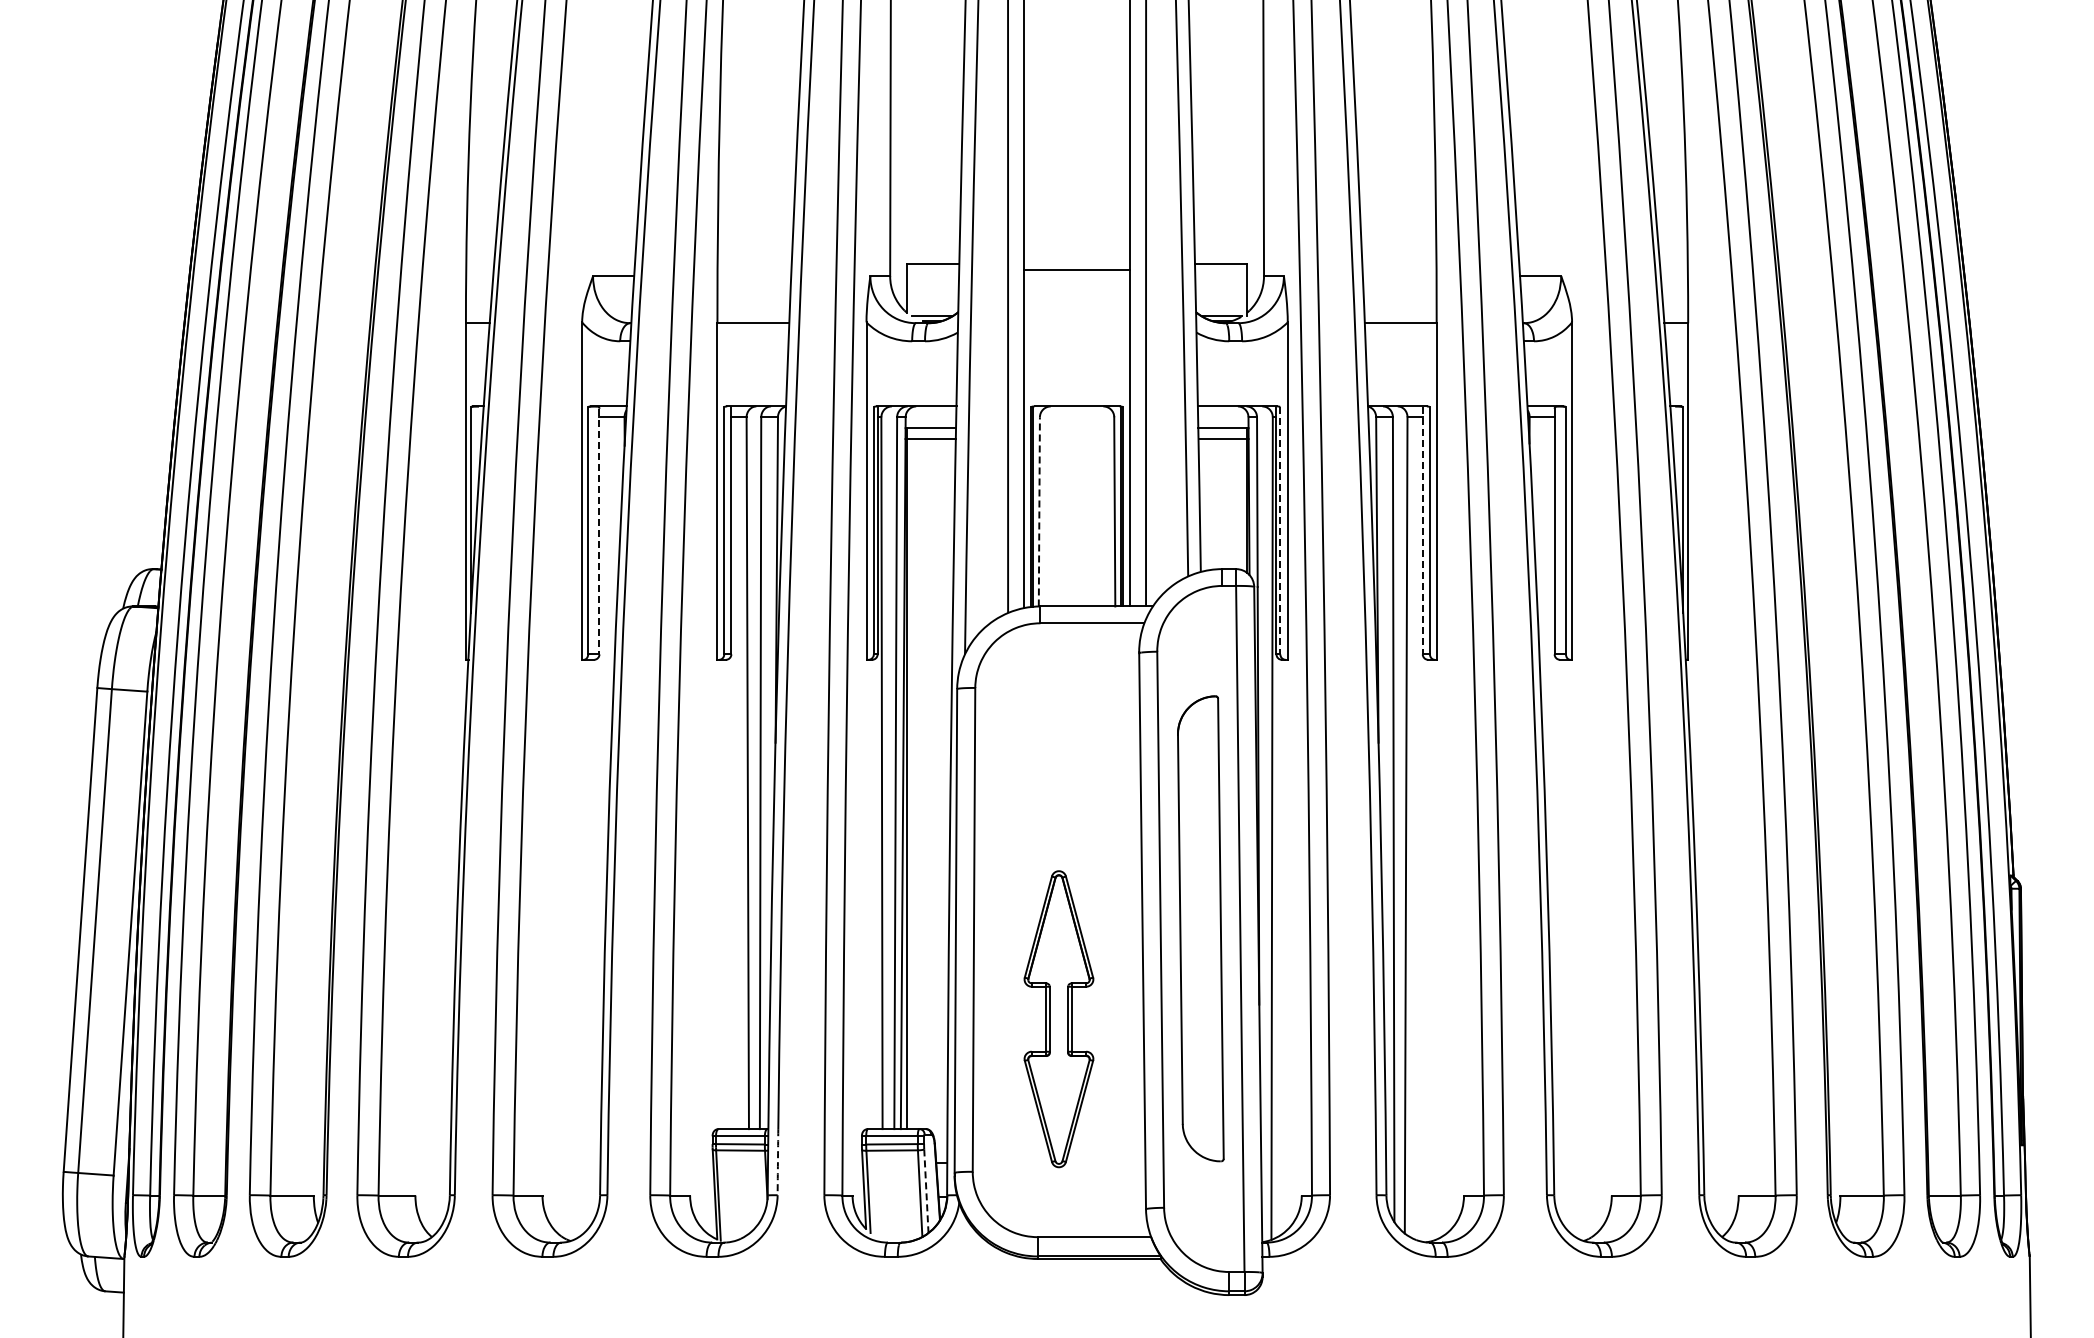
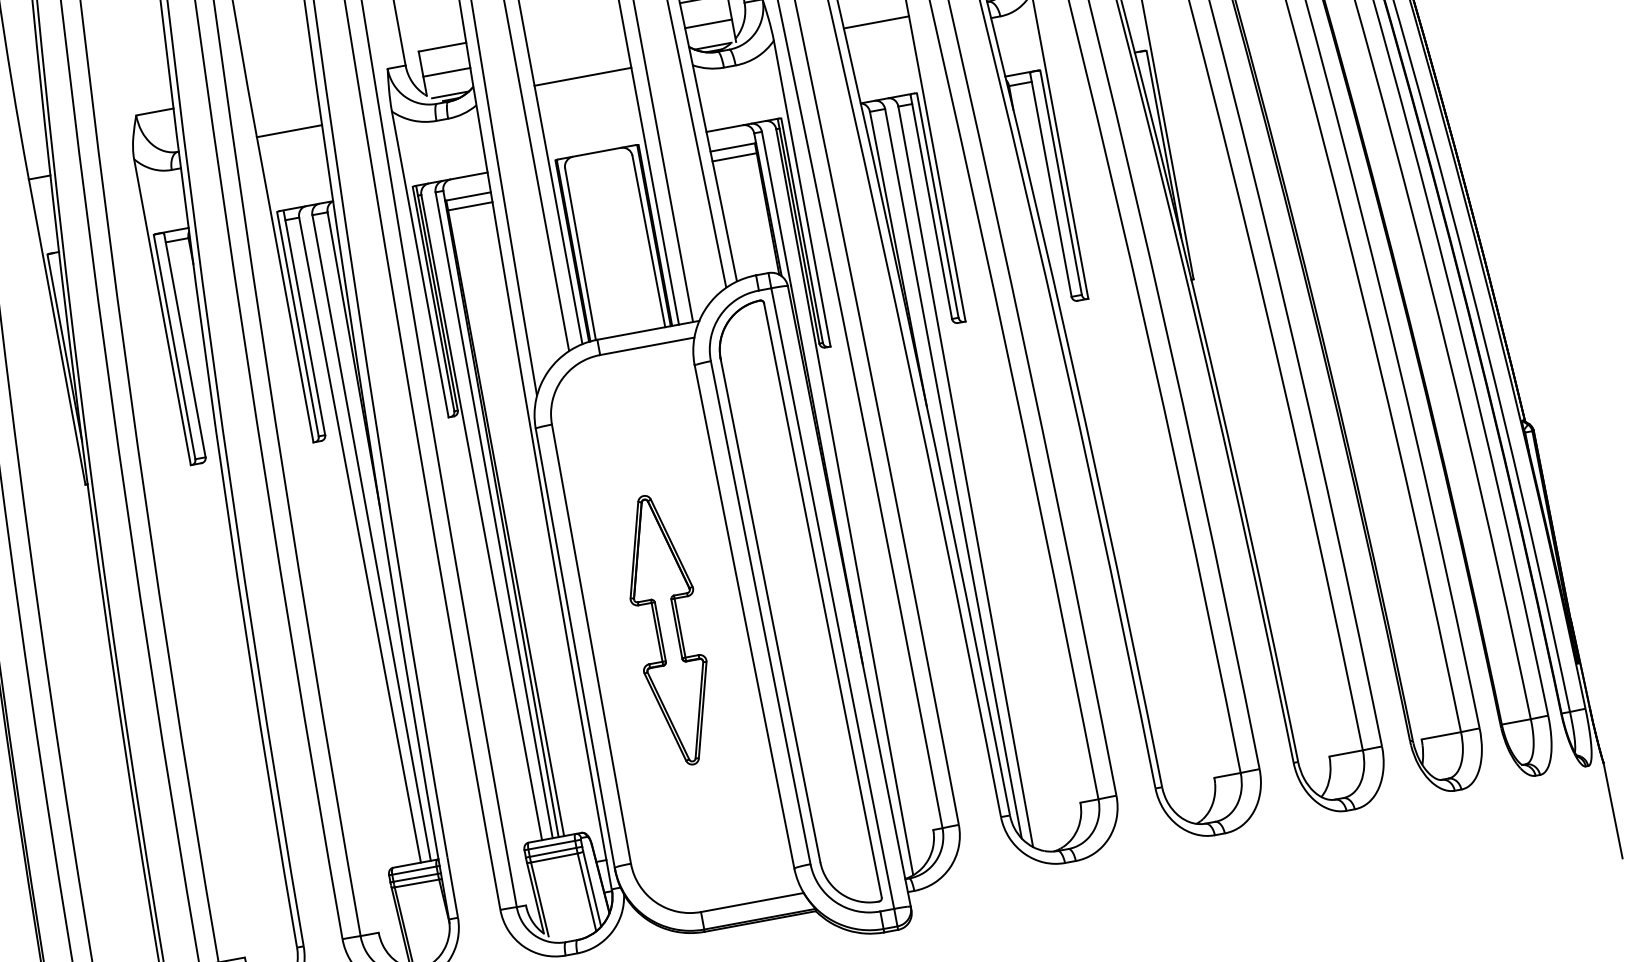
line: (1076, 270) -> (582, 77), moved
line: (932, 291) -> (446, 72), added
line: (1221, 291) -> (708, 23), added
line: (1039, 511) -> (580, 253), dashed -> solid
line: (1280, 530) -> (802, 230), dashed -> solid
line: (1422, 530) -> (930, 206), dashed -> solid
line: (599, 531) -> (184, 345), dashed -> solid
part: (1200, 928) -> (796, 604), size x1.43
part: (1058, 1019) -> (668, 630), moved
arc: (777, 1162) -> (452, 888), dashed -> solid
line: (926, 1191) -> (592, 889), dashed -> solid

